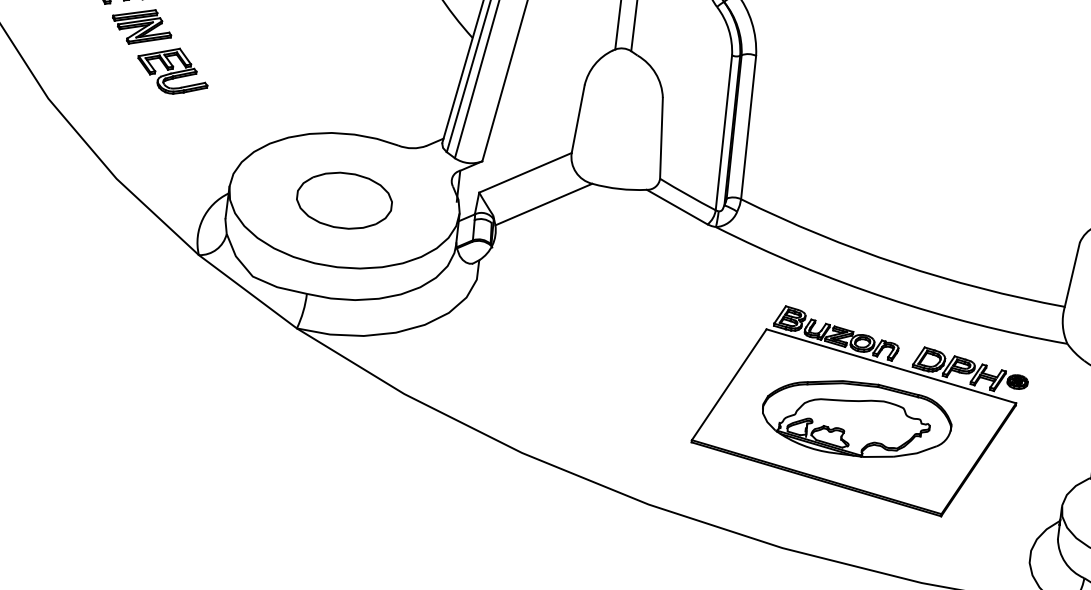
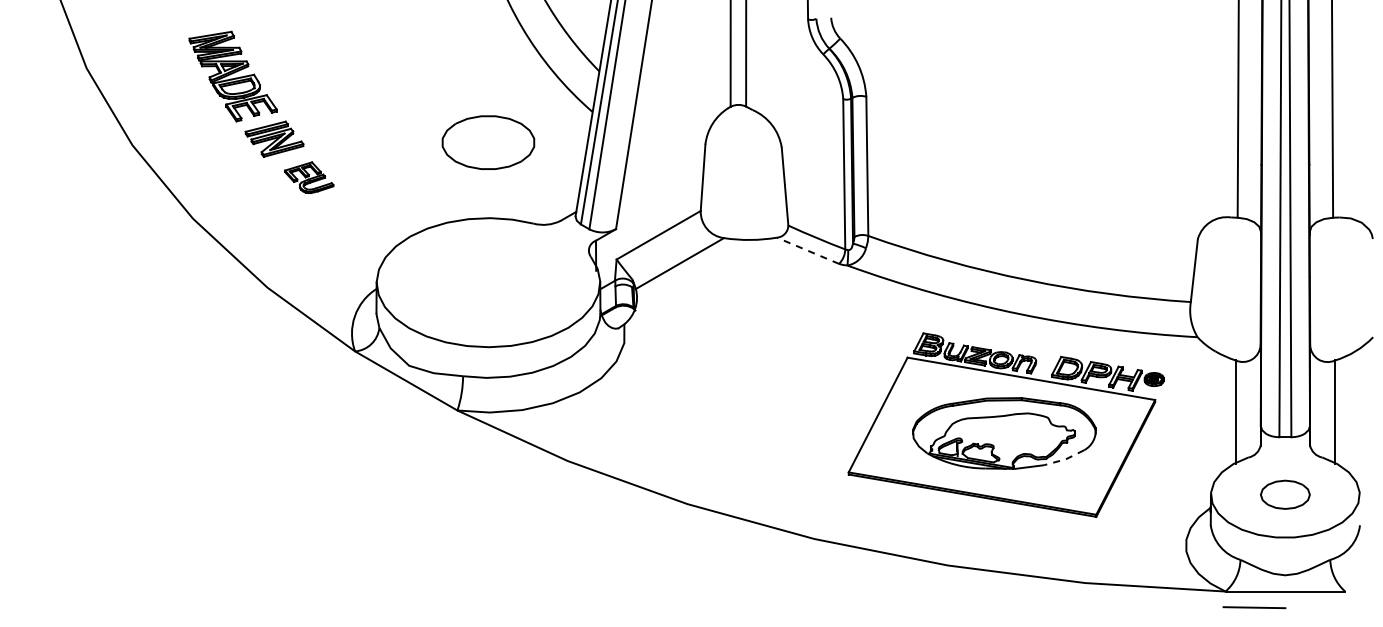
part: (172, 70) -> (308, 177), size x0.7
part: (344, 200) -> (488, 142), moved
line: (677, 206) -> (808, 250), solid -> dashed
line: (915, 453) -> (1064, 459), solid -> dashed

